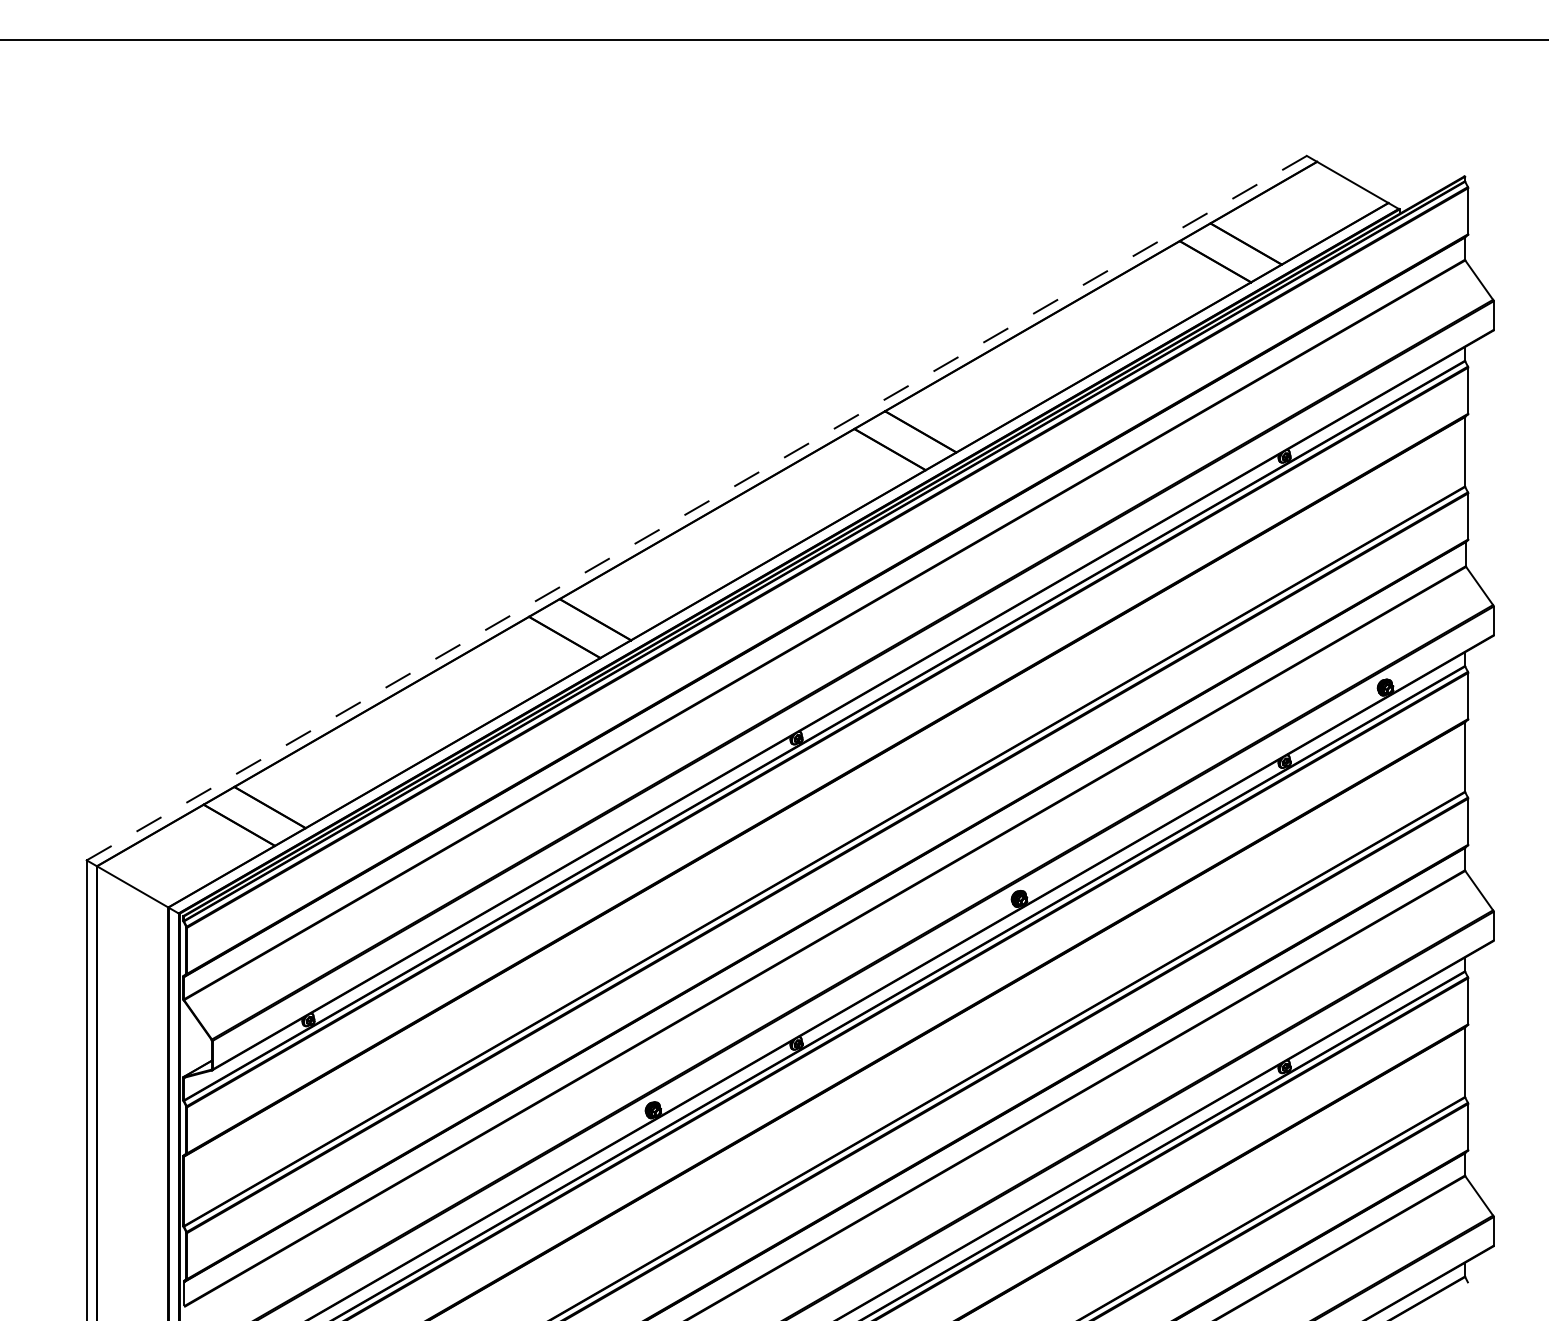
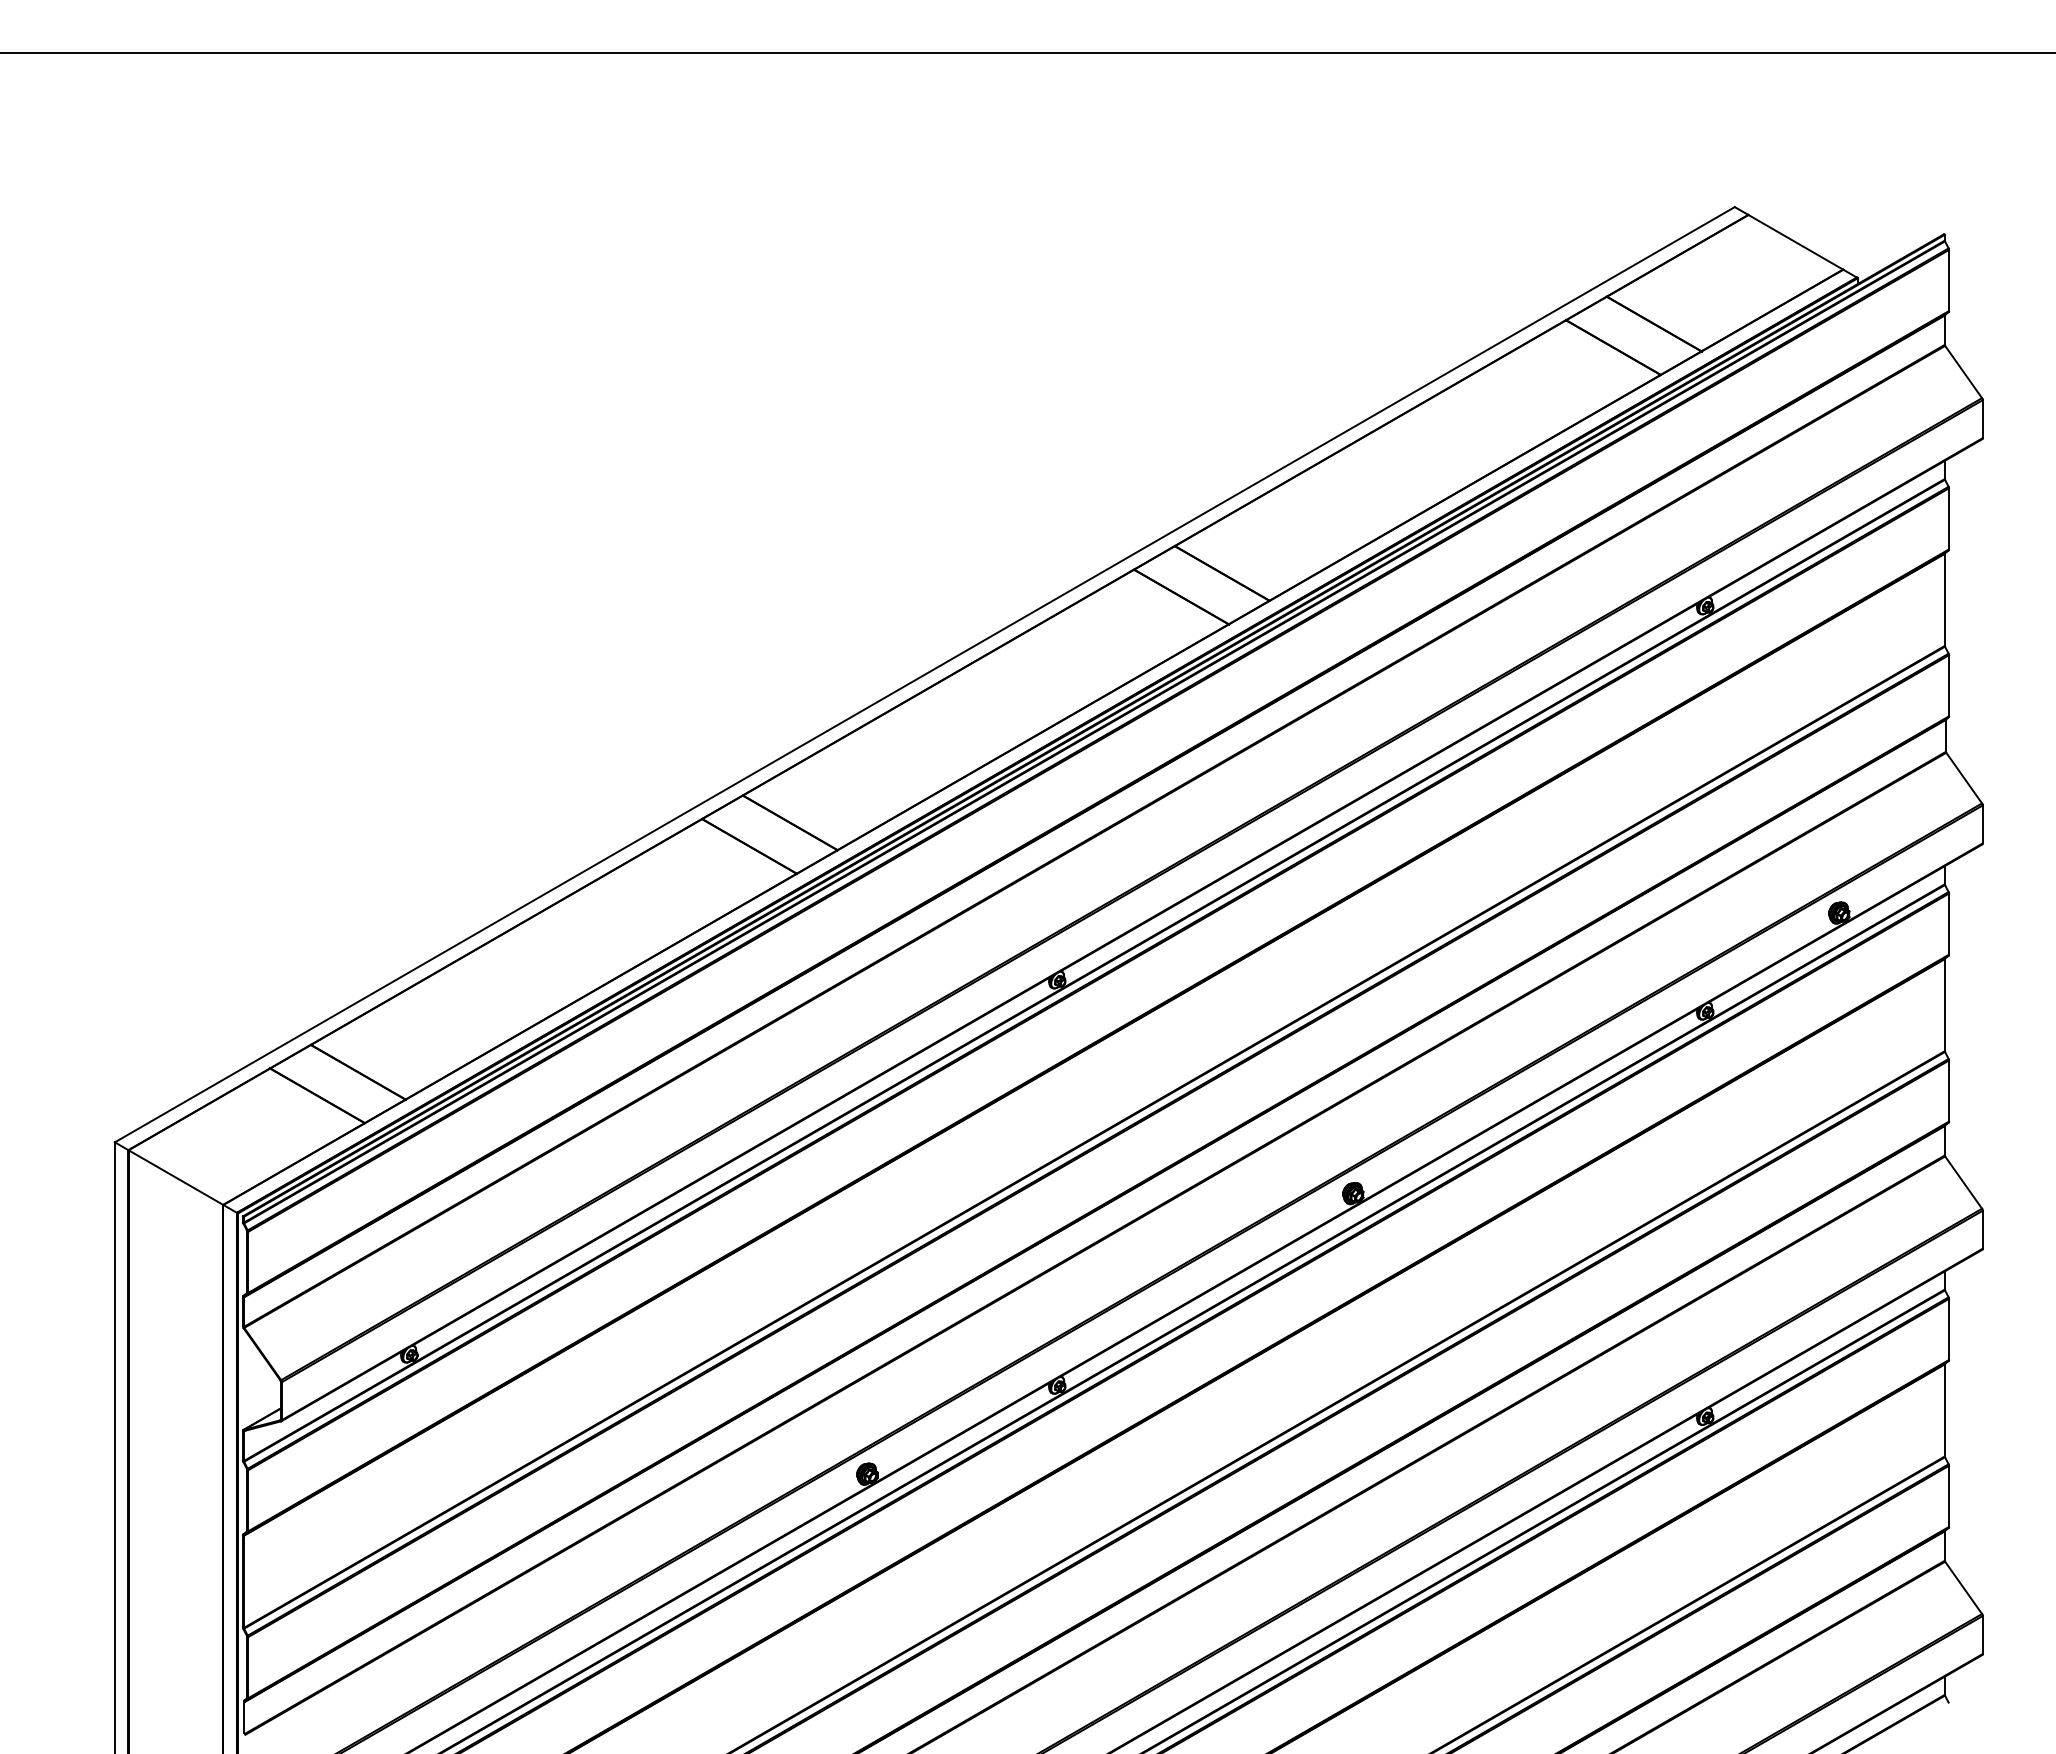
line: (697, 507) -> (925, 674), dashed -> solid

